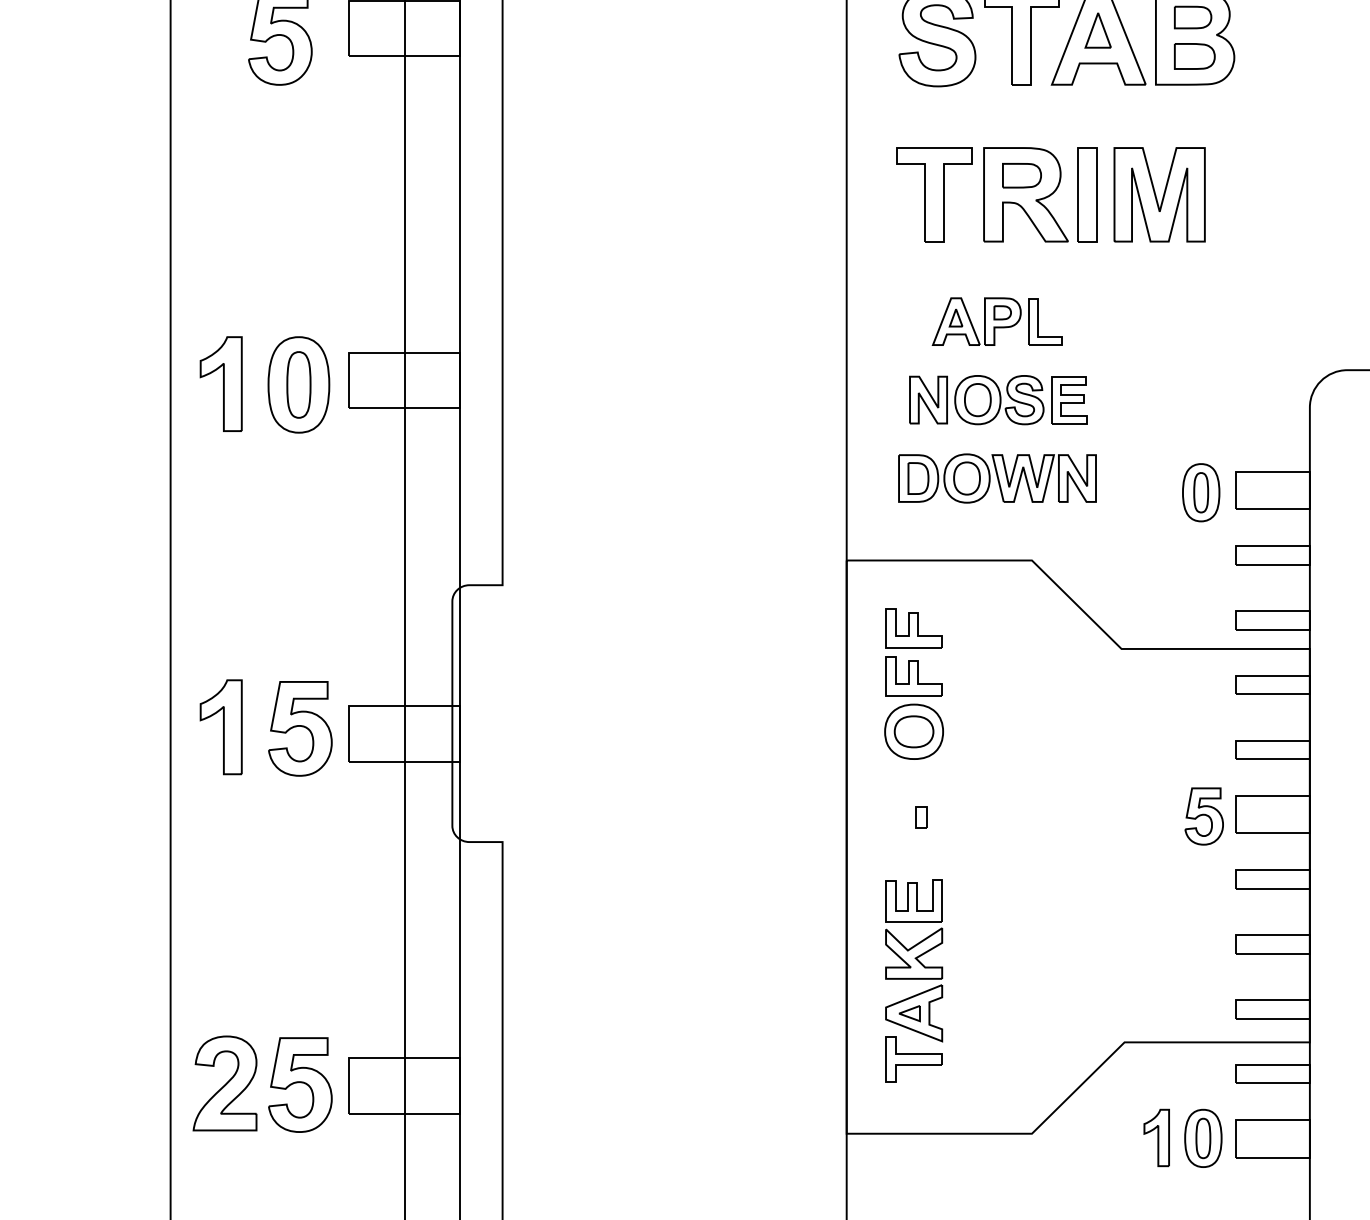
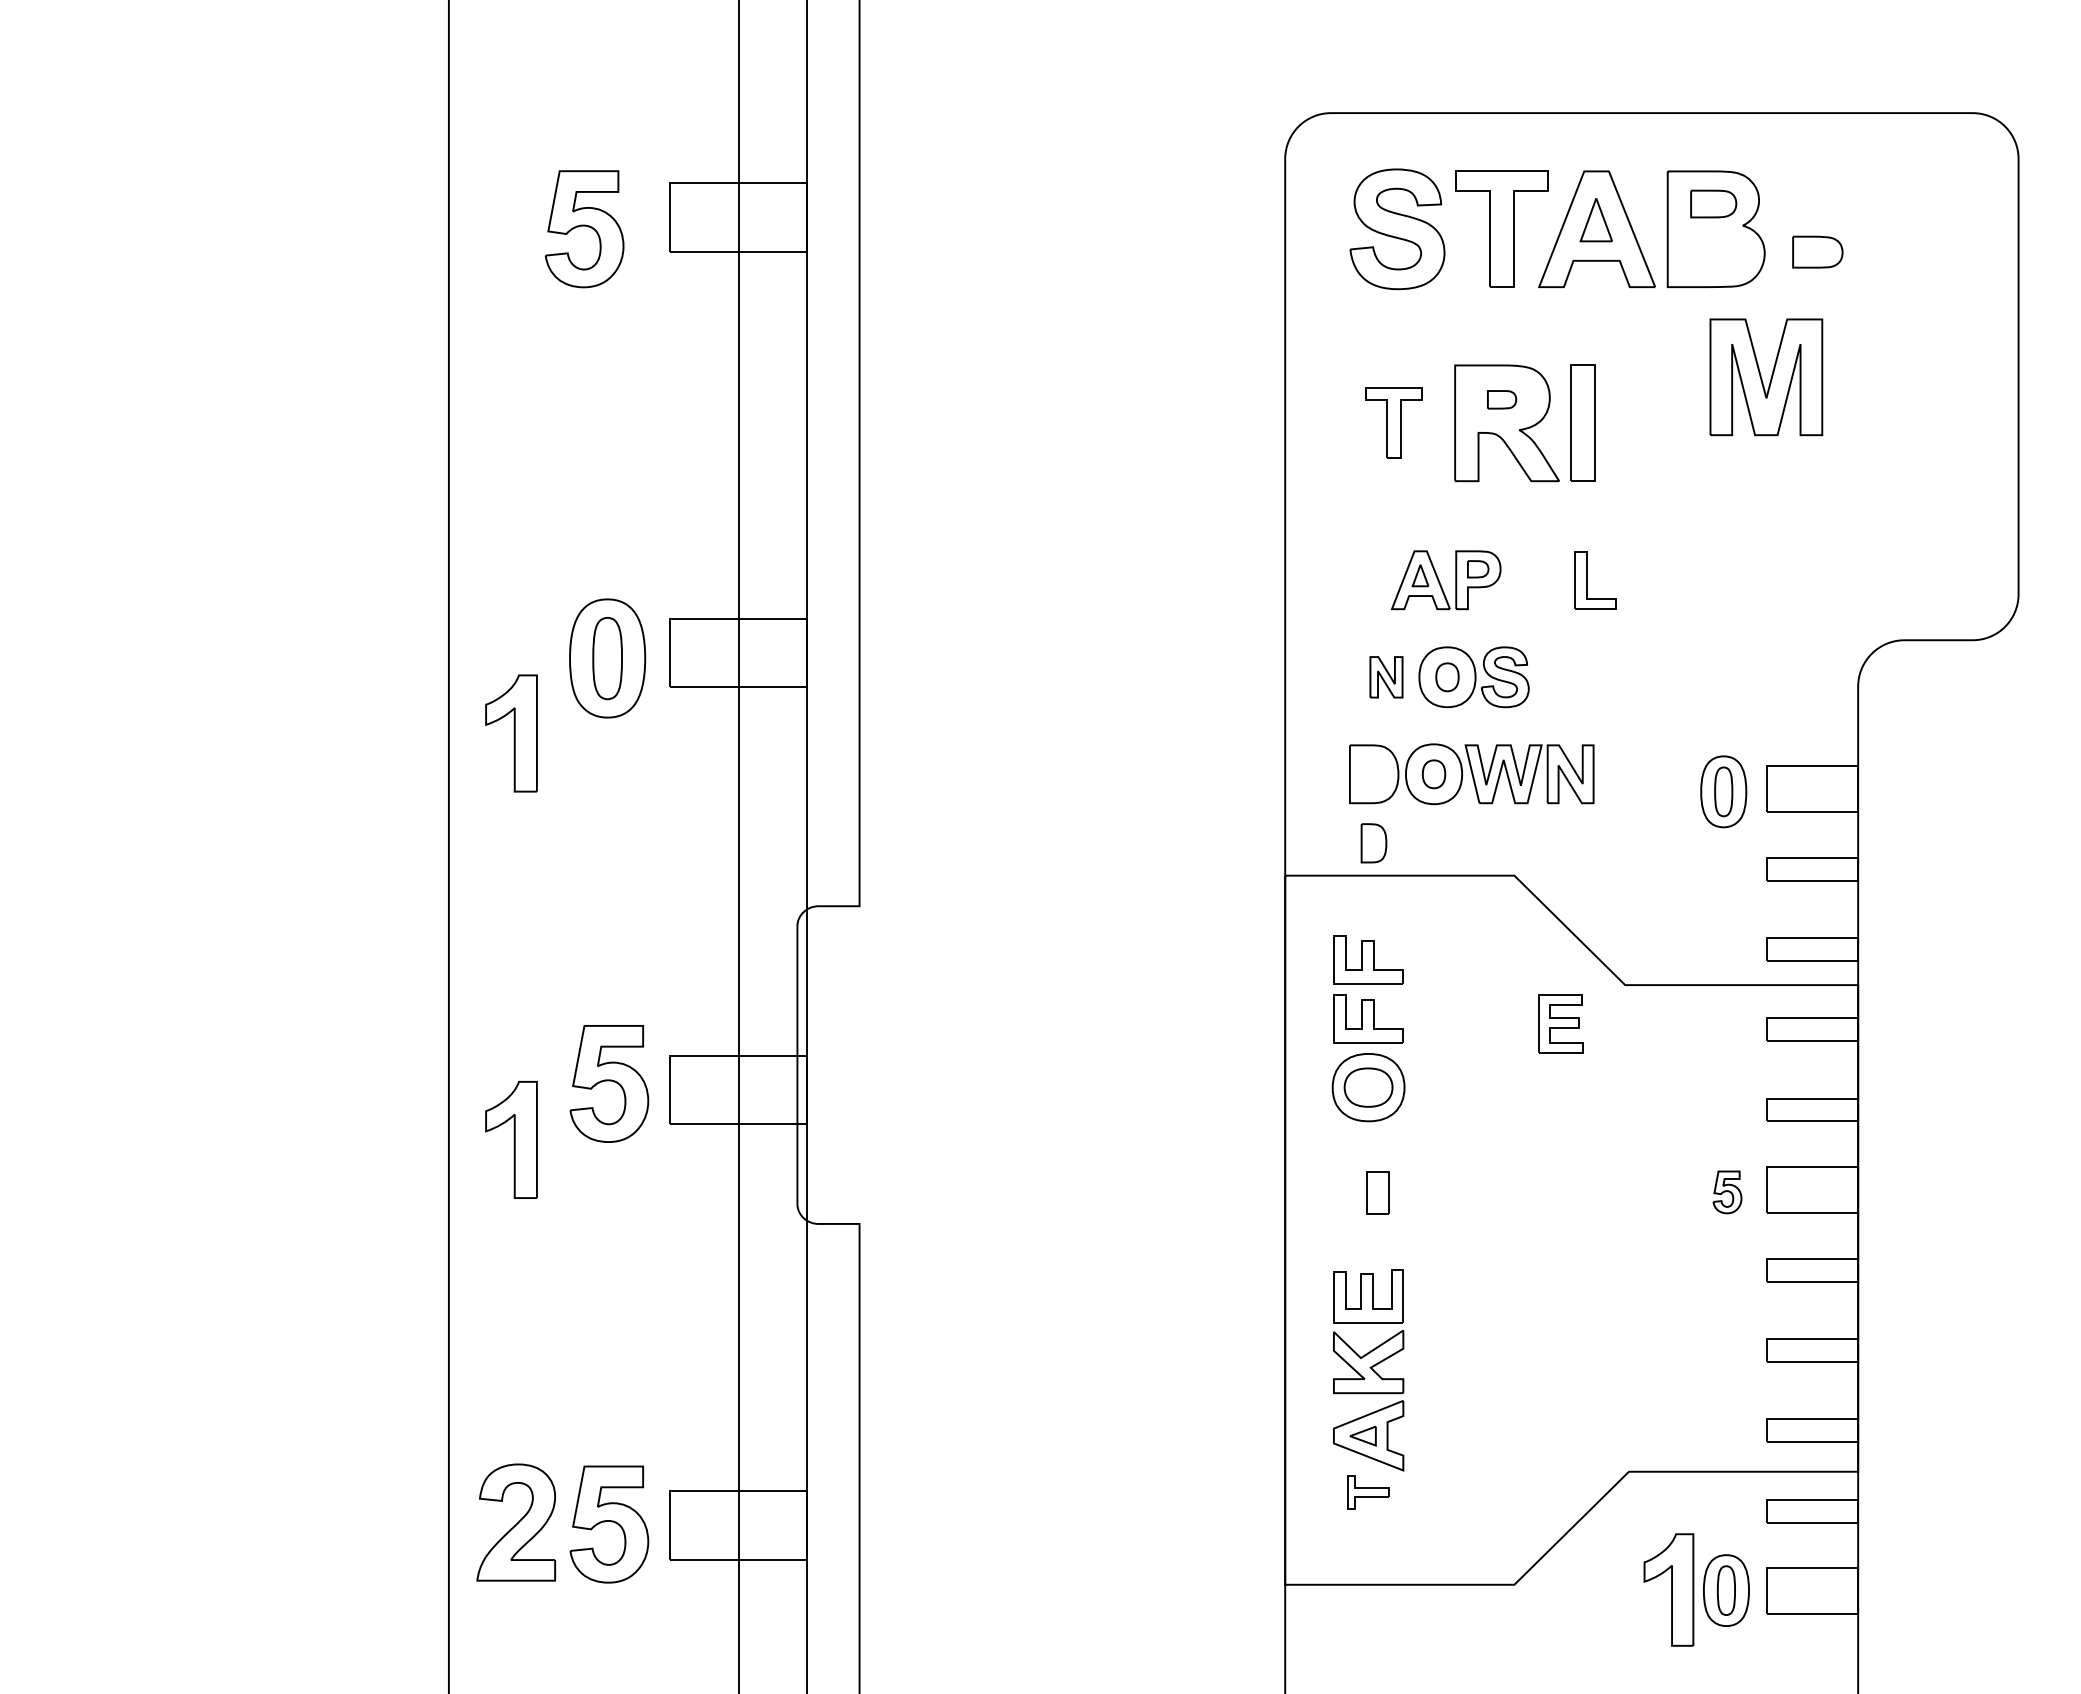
part: (1194, 55) -> (1817, 251), moved
part: (1021, 175) -> (1501, 399), size x0.6
part: (934, 194) -> (1393, 422), size x0.6
part: (1159, 194) -> (1766, 377), moved
part: (1038, 321) -> (1587, 580), moved
part: (221, 384) -> (511, 733), moved
part: (1069, 399) -> (1560, 1023), moved
part: (928, 400) -> (1386, 677), size x0.7
part: (977, 400) -> (1447, 677), size x0.7
part: (918, 478) -> (1373, 843), moved
part: (966, 478) -> (1433, 774), size x0.7
part: (221, 726) -> (511, 1139), moved
part: (922, 816) -> (1378, 1192), size x1.6
part: (1204, 816) -> (1727, 1192), size x0.6
part: (914, 1059) -> (1368, 1492), size x0.6
part: (1156, 1137) -> (1668, 1589), size x1.6

